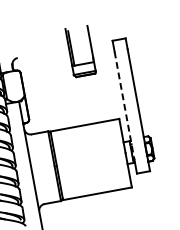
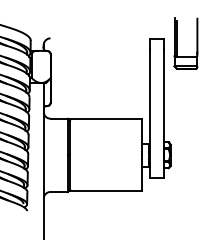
part: (72, 52) -> (177, 43), moved
line: (125, 107) -> (150, 108), dashed -> solid

